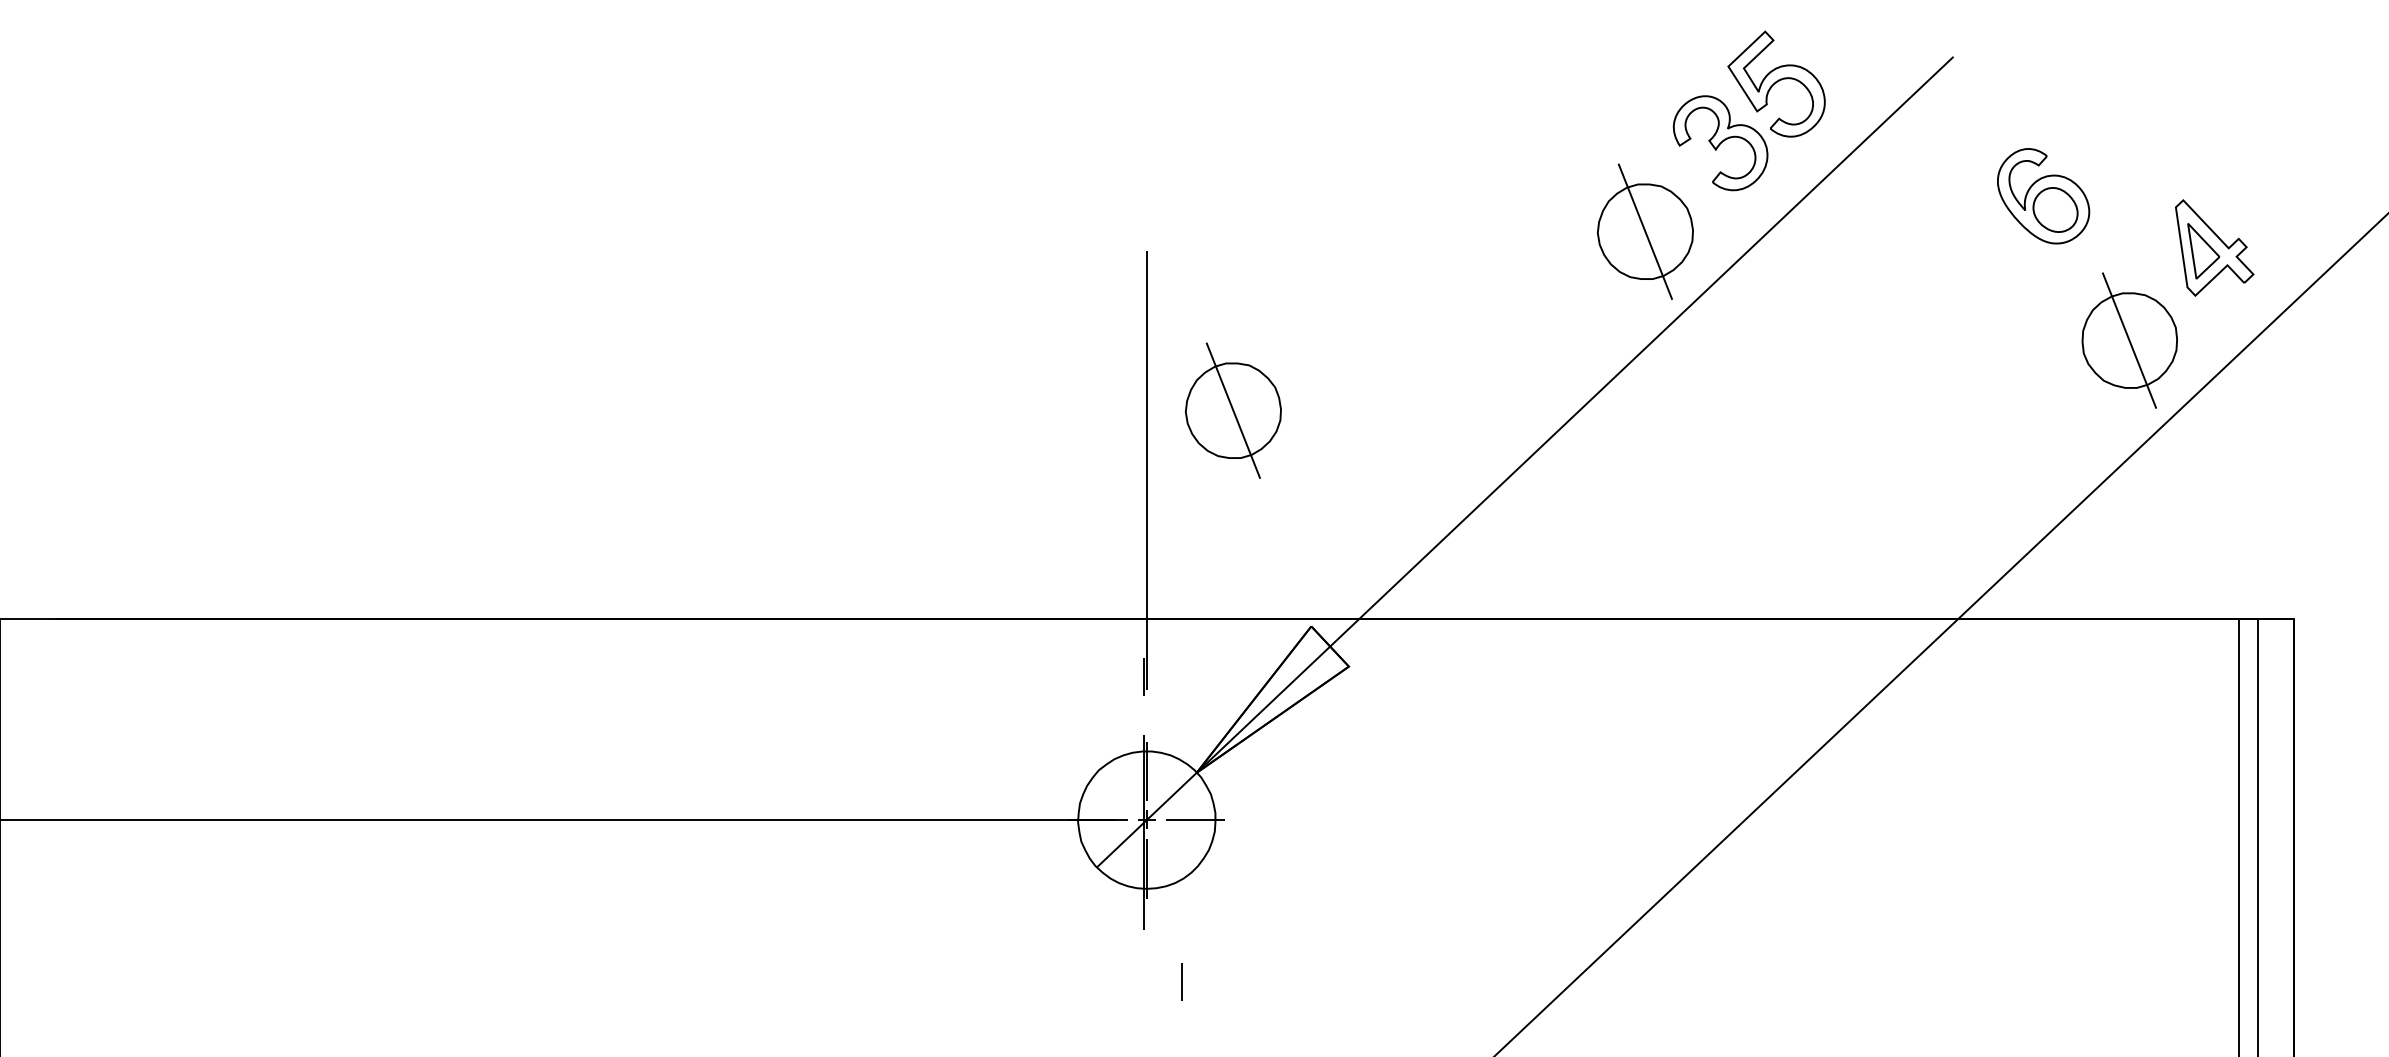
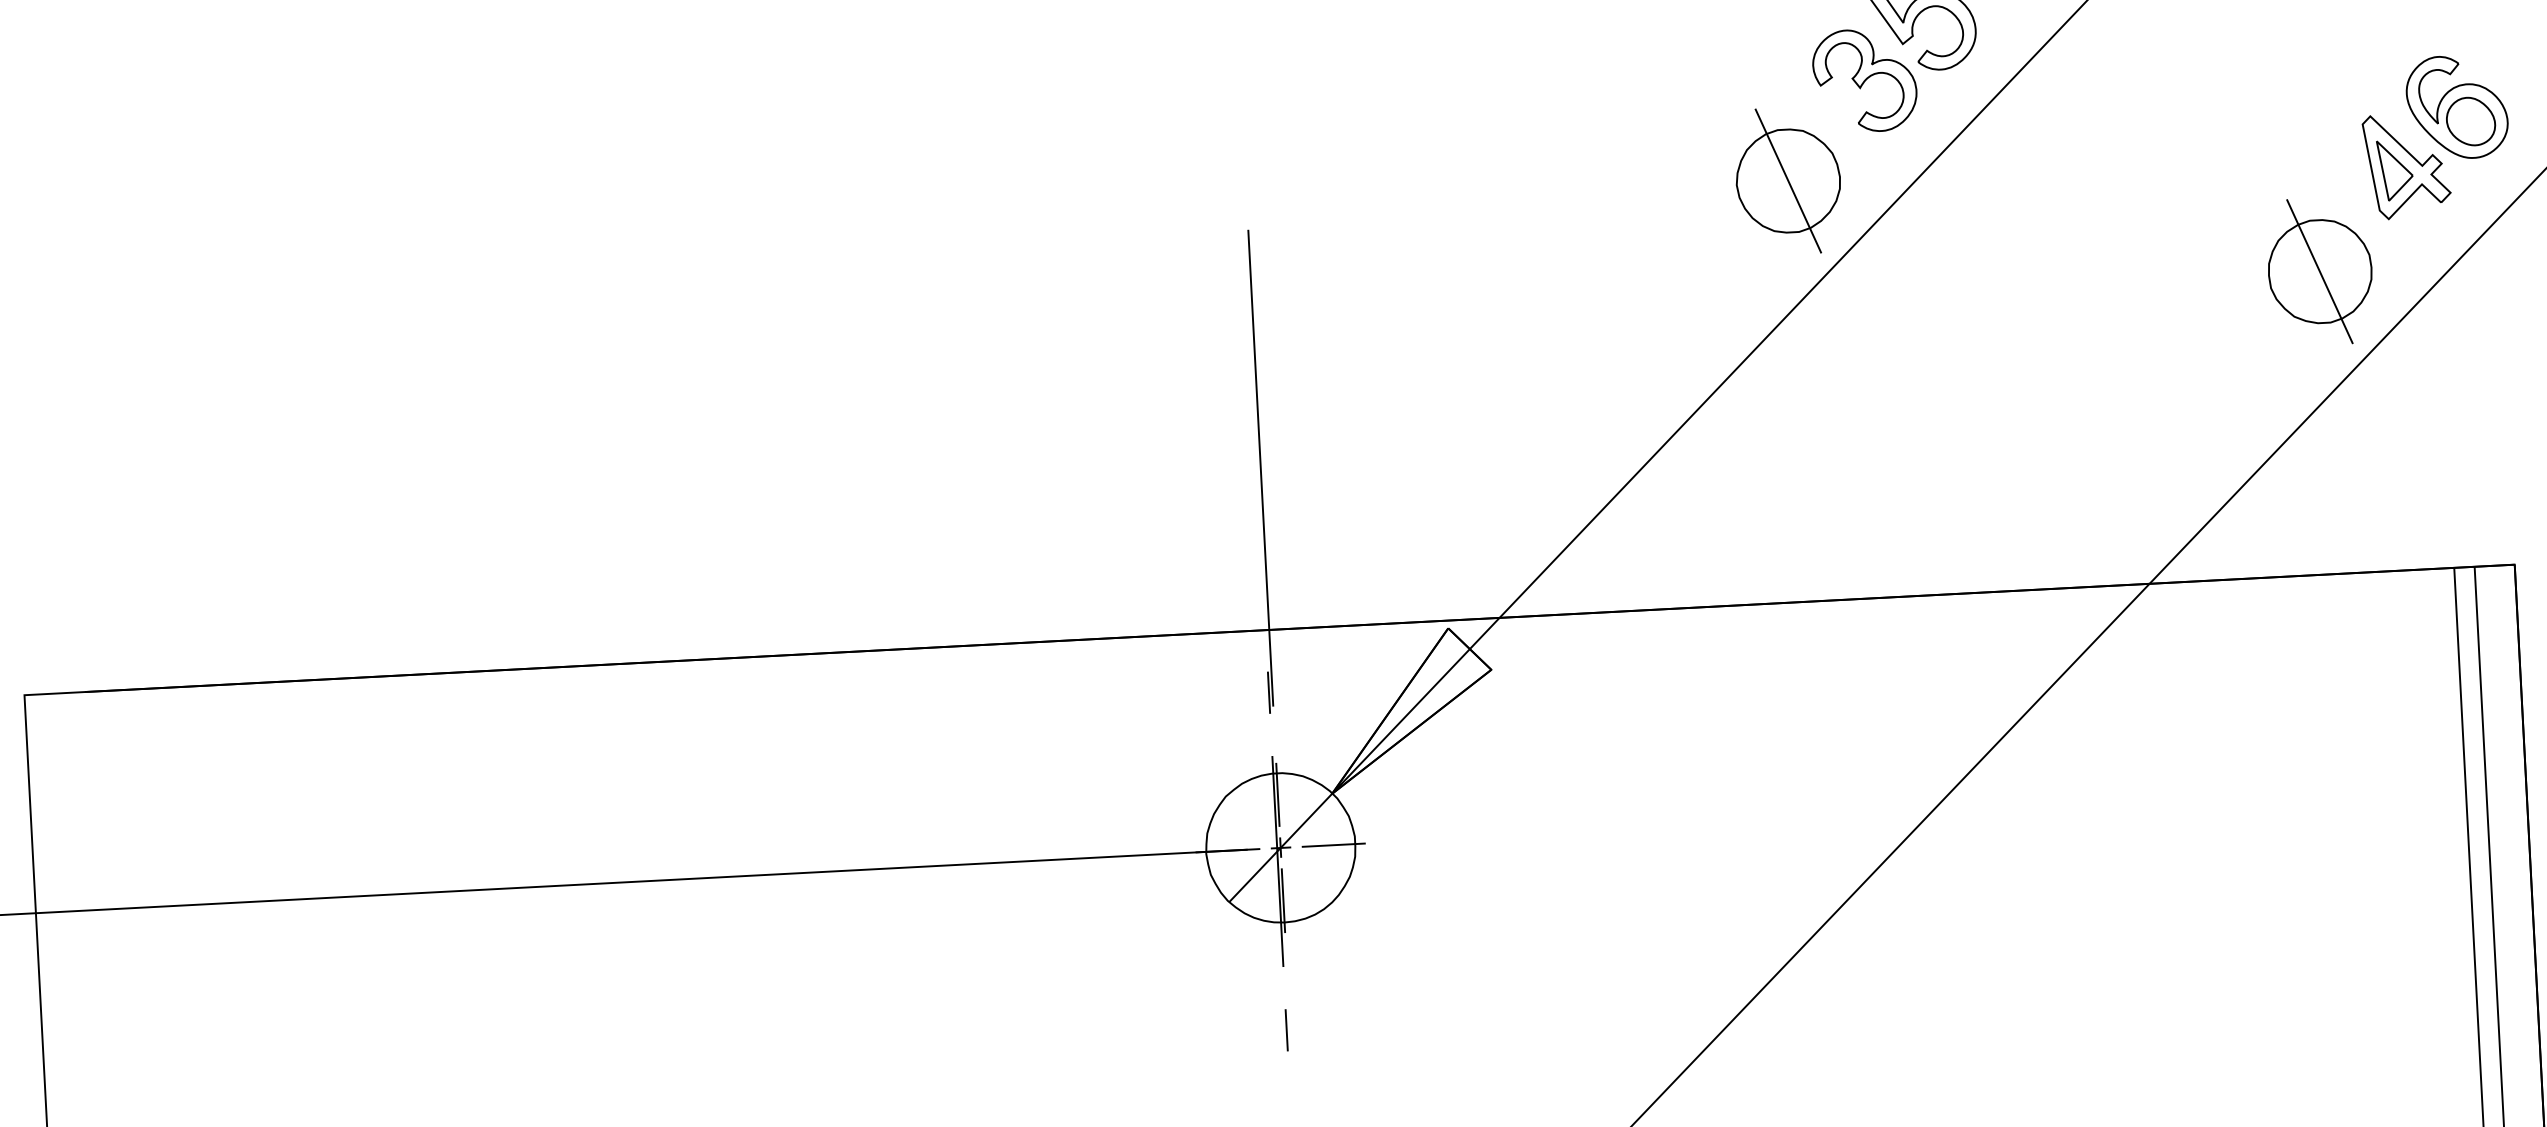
part: (2043, 196) -> (2457, 107), moved
part: (1233, 410) -> (1351, 398), removed
line: (1181, 981) -> (1286, 1029), moved

